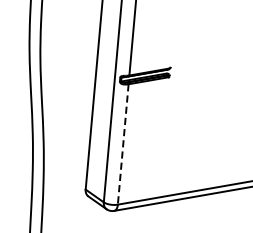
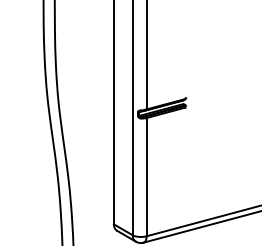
line: (123, 144) -> (146, 177), dashed -> solid

